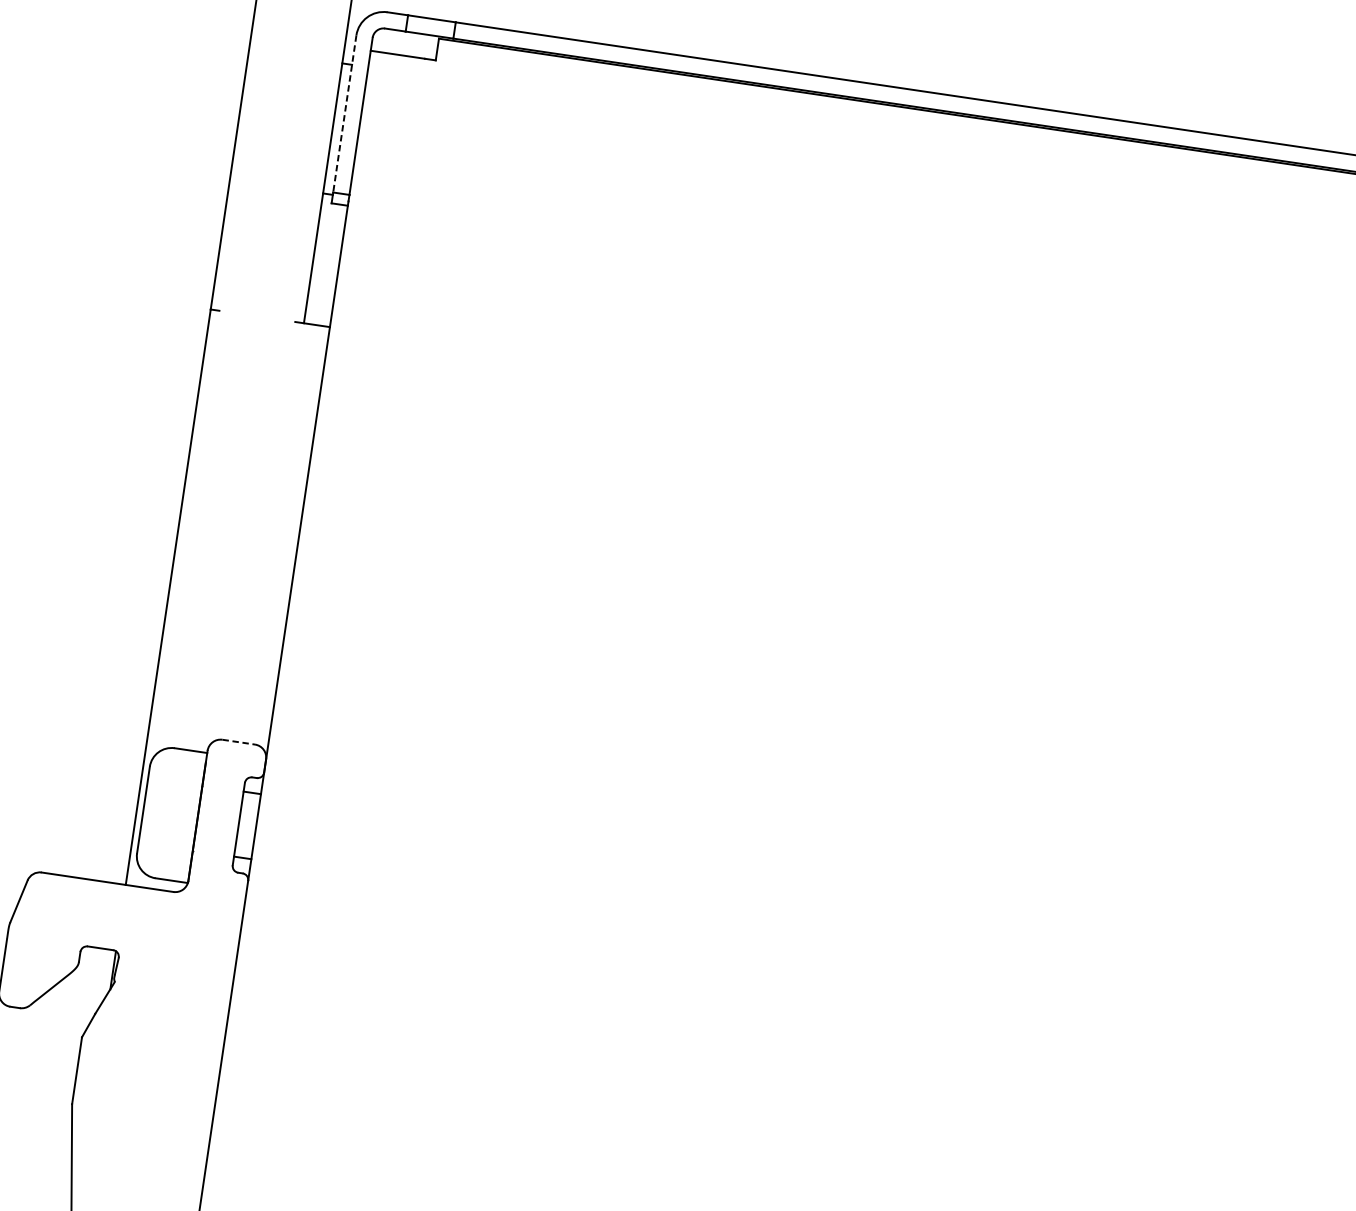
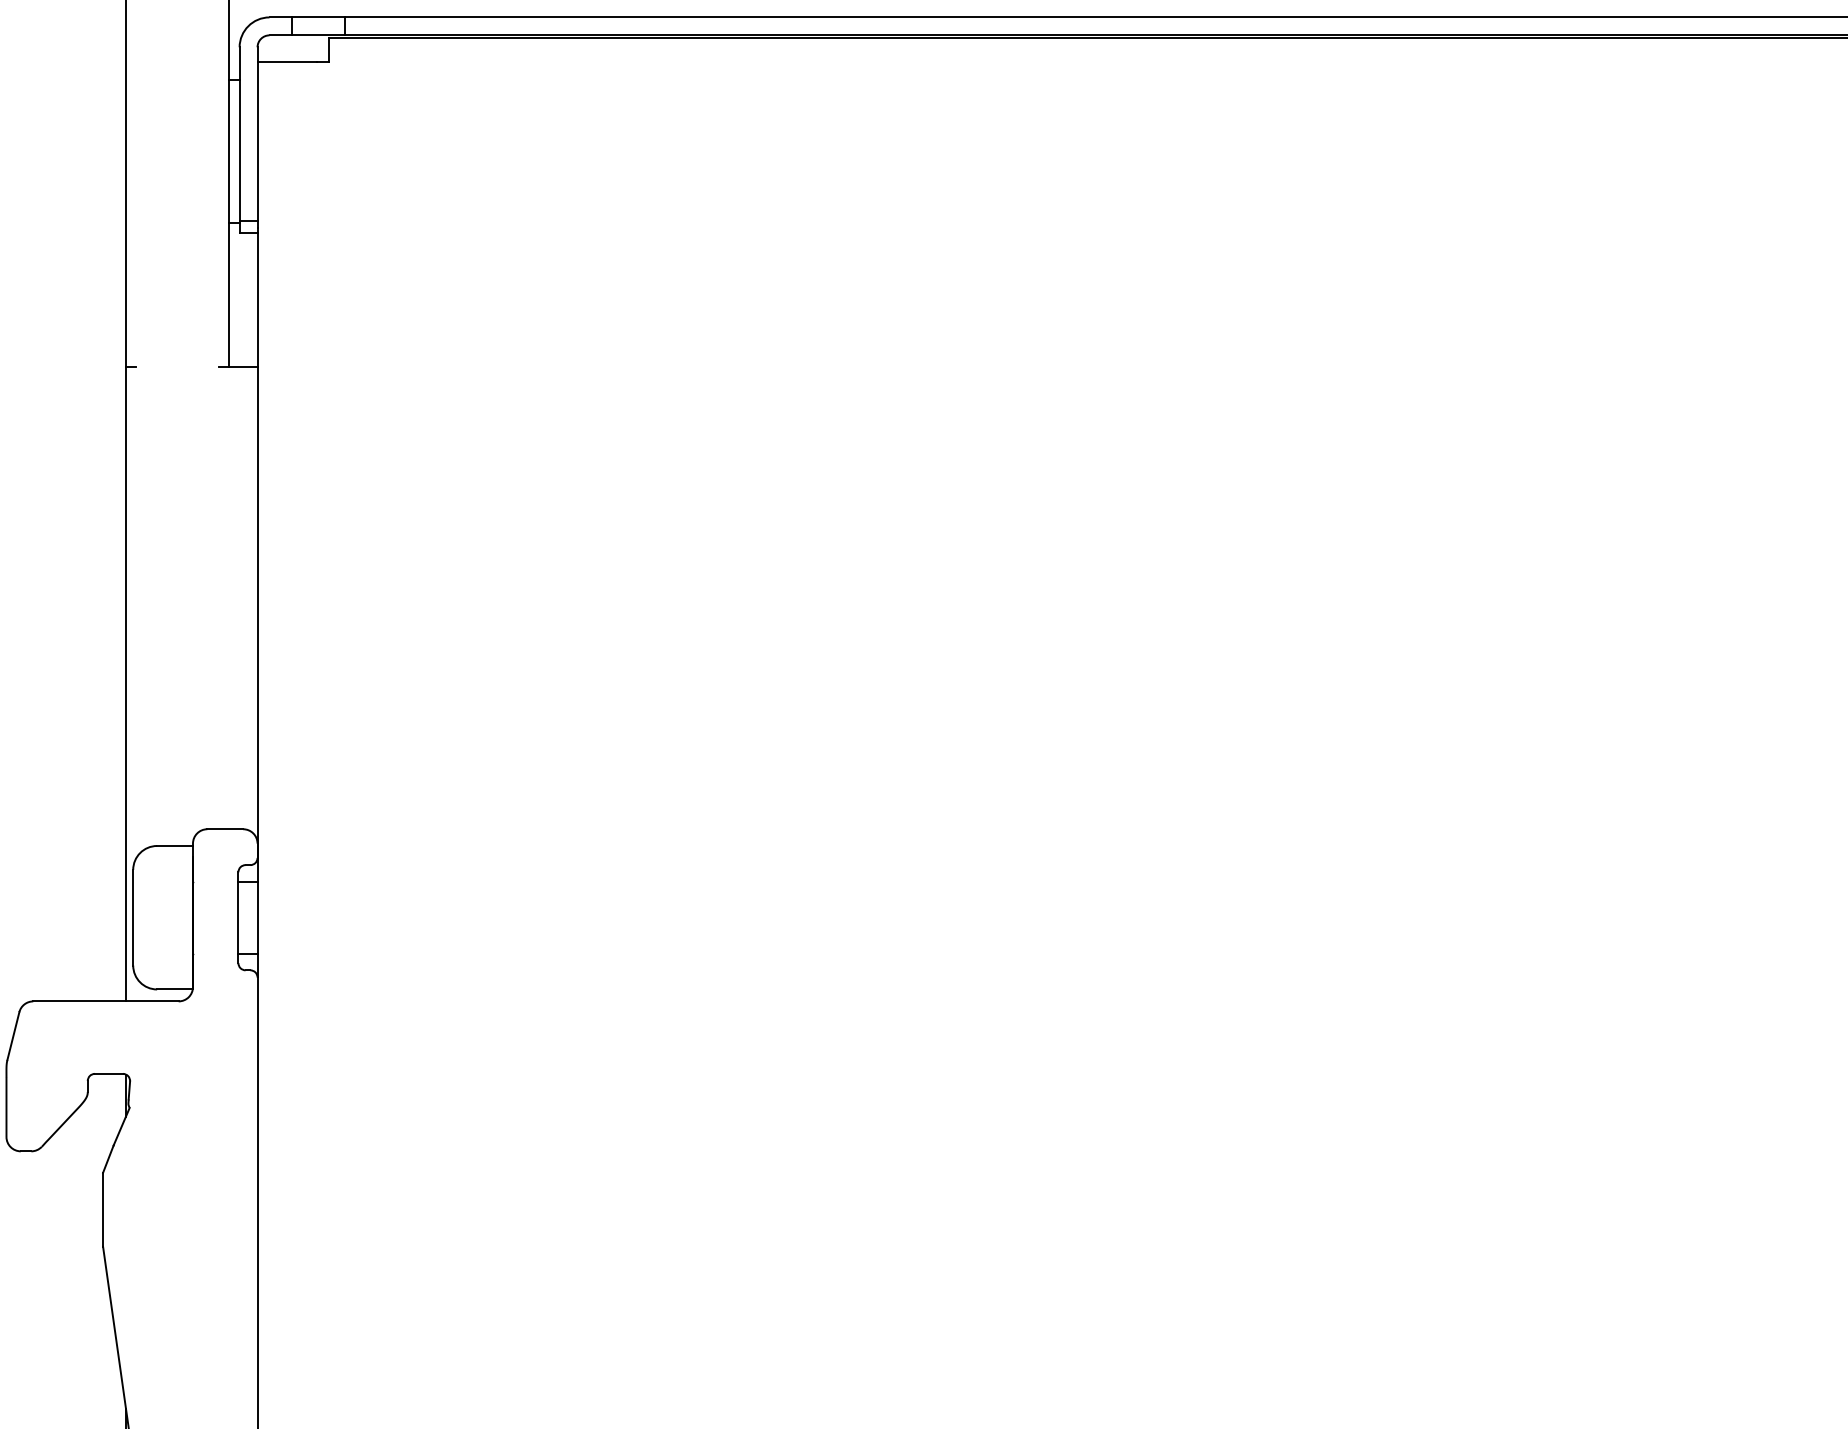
line: (344, 114) -> (239, 134), dashed -> solid
line: (238, 742) -> (225, 829), dashed -> solid

